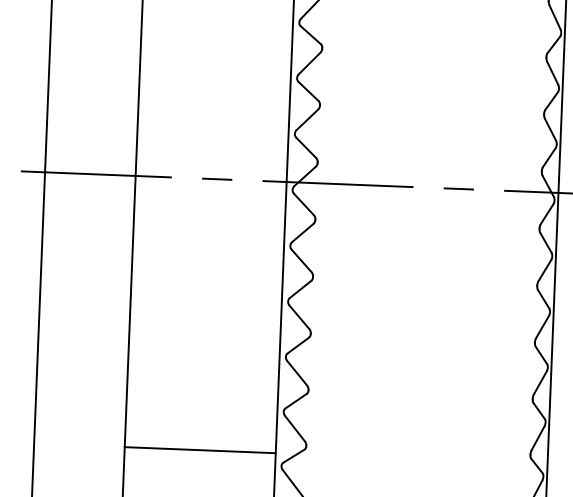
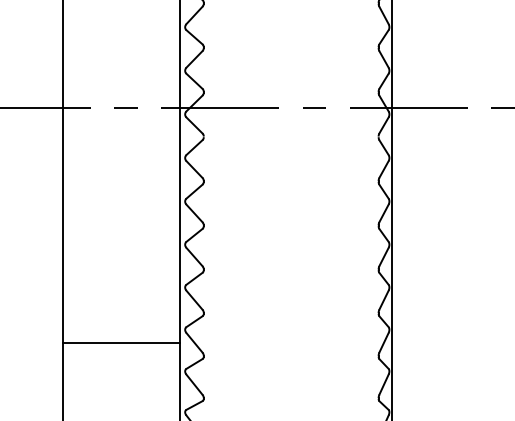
line: (200, 449) -> (121, 342), moved

